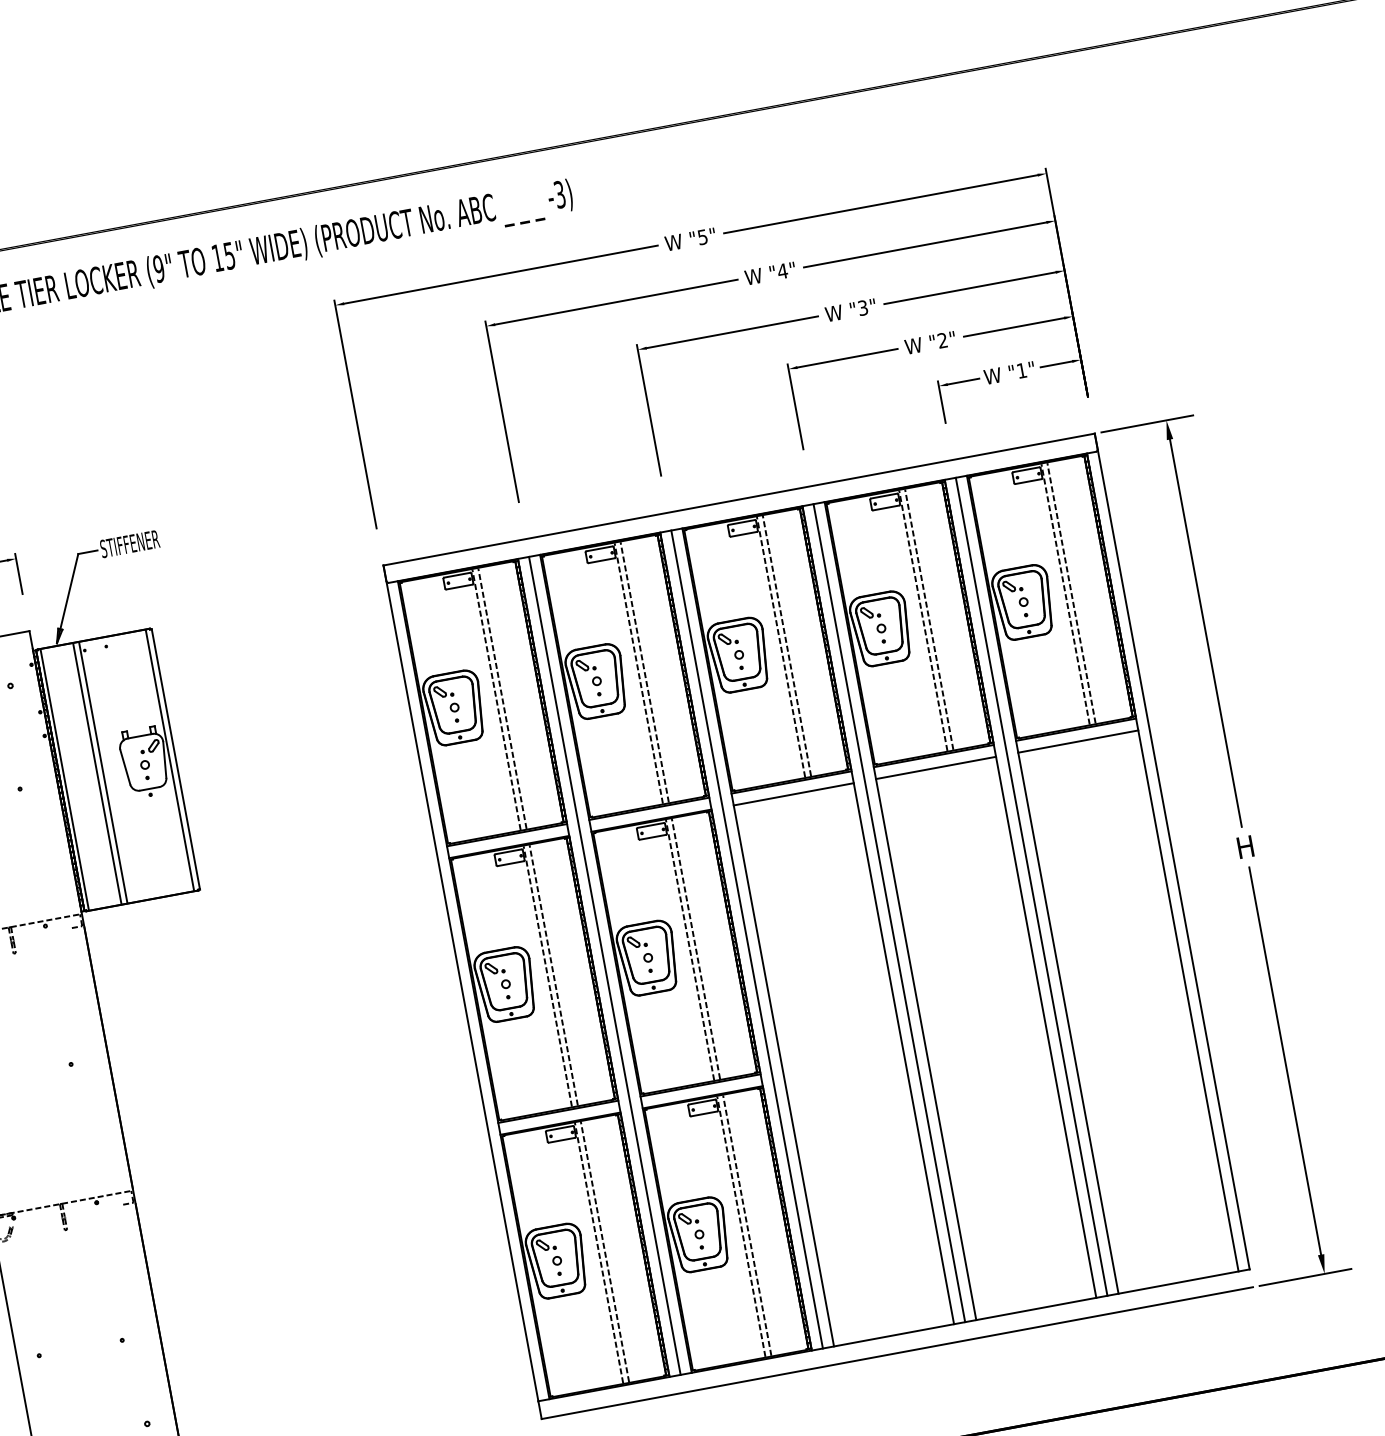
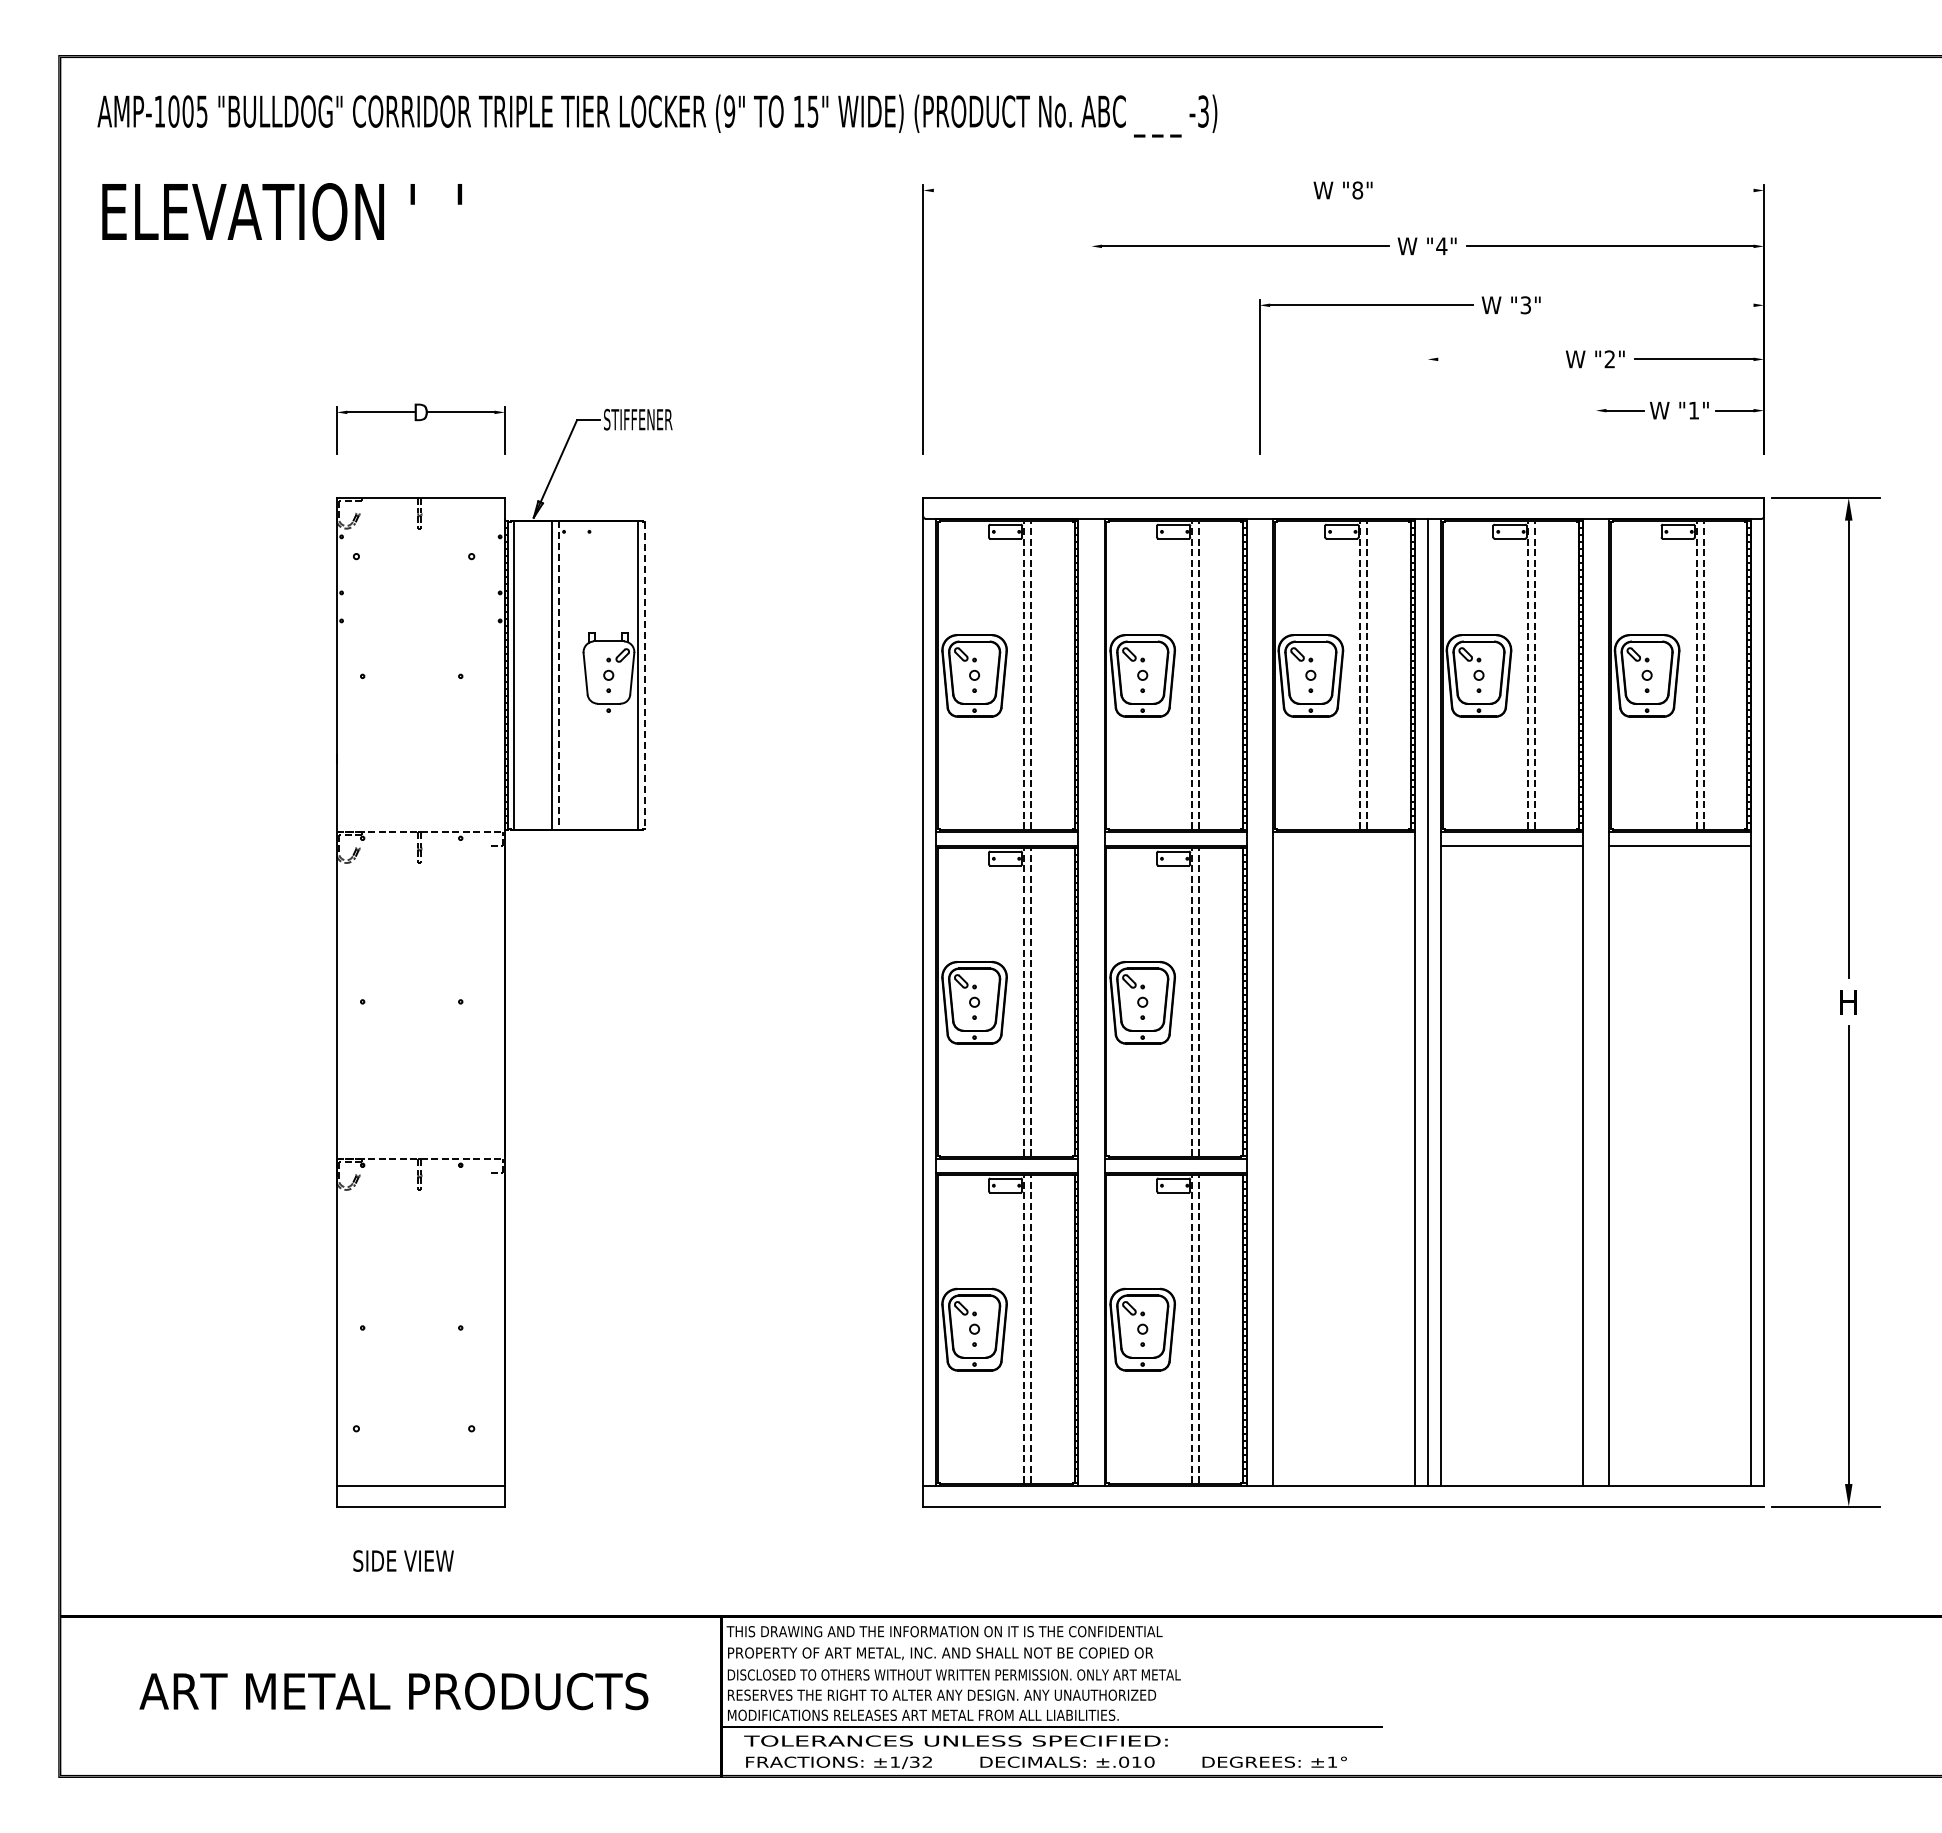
line: (880, 204) -> (1567, 190), removed
text: (702, 237) -> (1357, 190), "5" -> "8"
line: (500, 274) -> (1118, 190), removed
line: (970, 288) -> (1652, 305), removed
line: (847, 358) -> (1497, 359), removed
line: (941, 402) -> (1595, 429), removed
line: (795, 406) -> (1427, 403), removed
line: (502, 411) -> (1091, 347), removed
line: (176, 759) -> (645, 675), solid -> dashed
line: (103, 772) -> (559, 675), solid -> dashed
line: (793, 794) -> (1343, 846), removed
line: (1031, 886) -> (1595, 1001), removed
line: (746, 938) -> (1259, 1001), removed
line: (604, 965) -> (1091, 1001), removed

